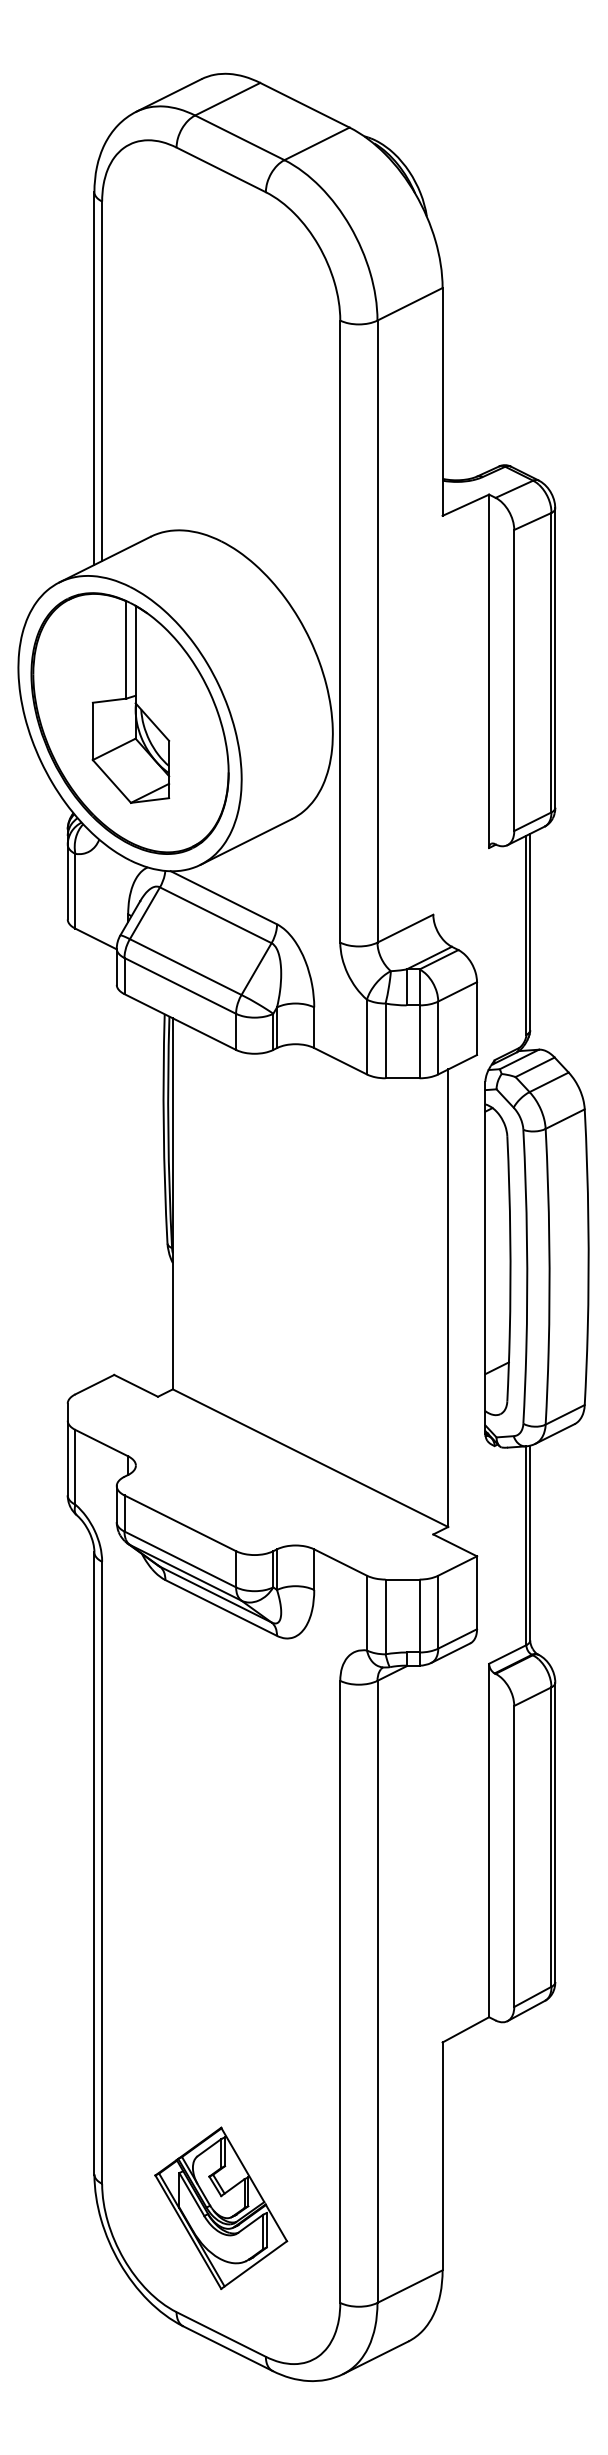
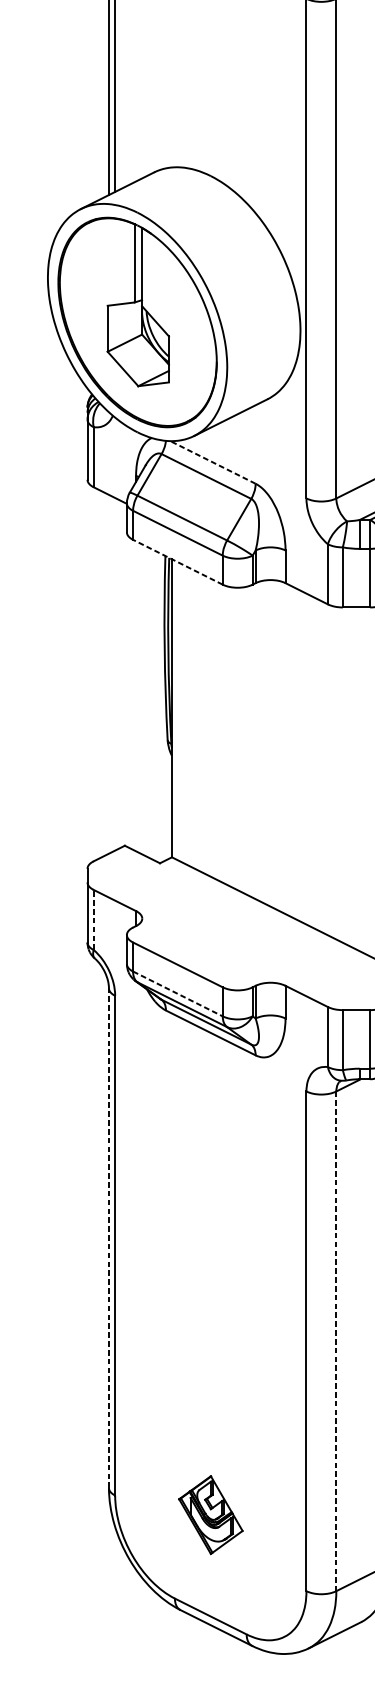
line: (223, 897) -> (212, 462), solid -> dashed
line: (179, 1021) -> (177, 561), solid -> dashed
line: (75, 1466) -> (93, 919), solid -> dashed
line: (180, 1559) -> (178, 993), solid -> dashed
line: (94, 1863) -> (109, 1238), solid -> dashed
line: (377, 1992) -> (336, 1341), solid -> dashed
part: (221, 2207) -> (211, 1514), size x0.6

